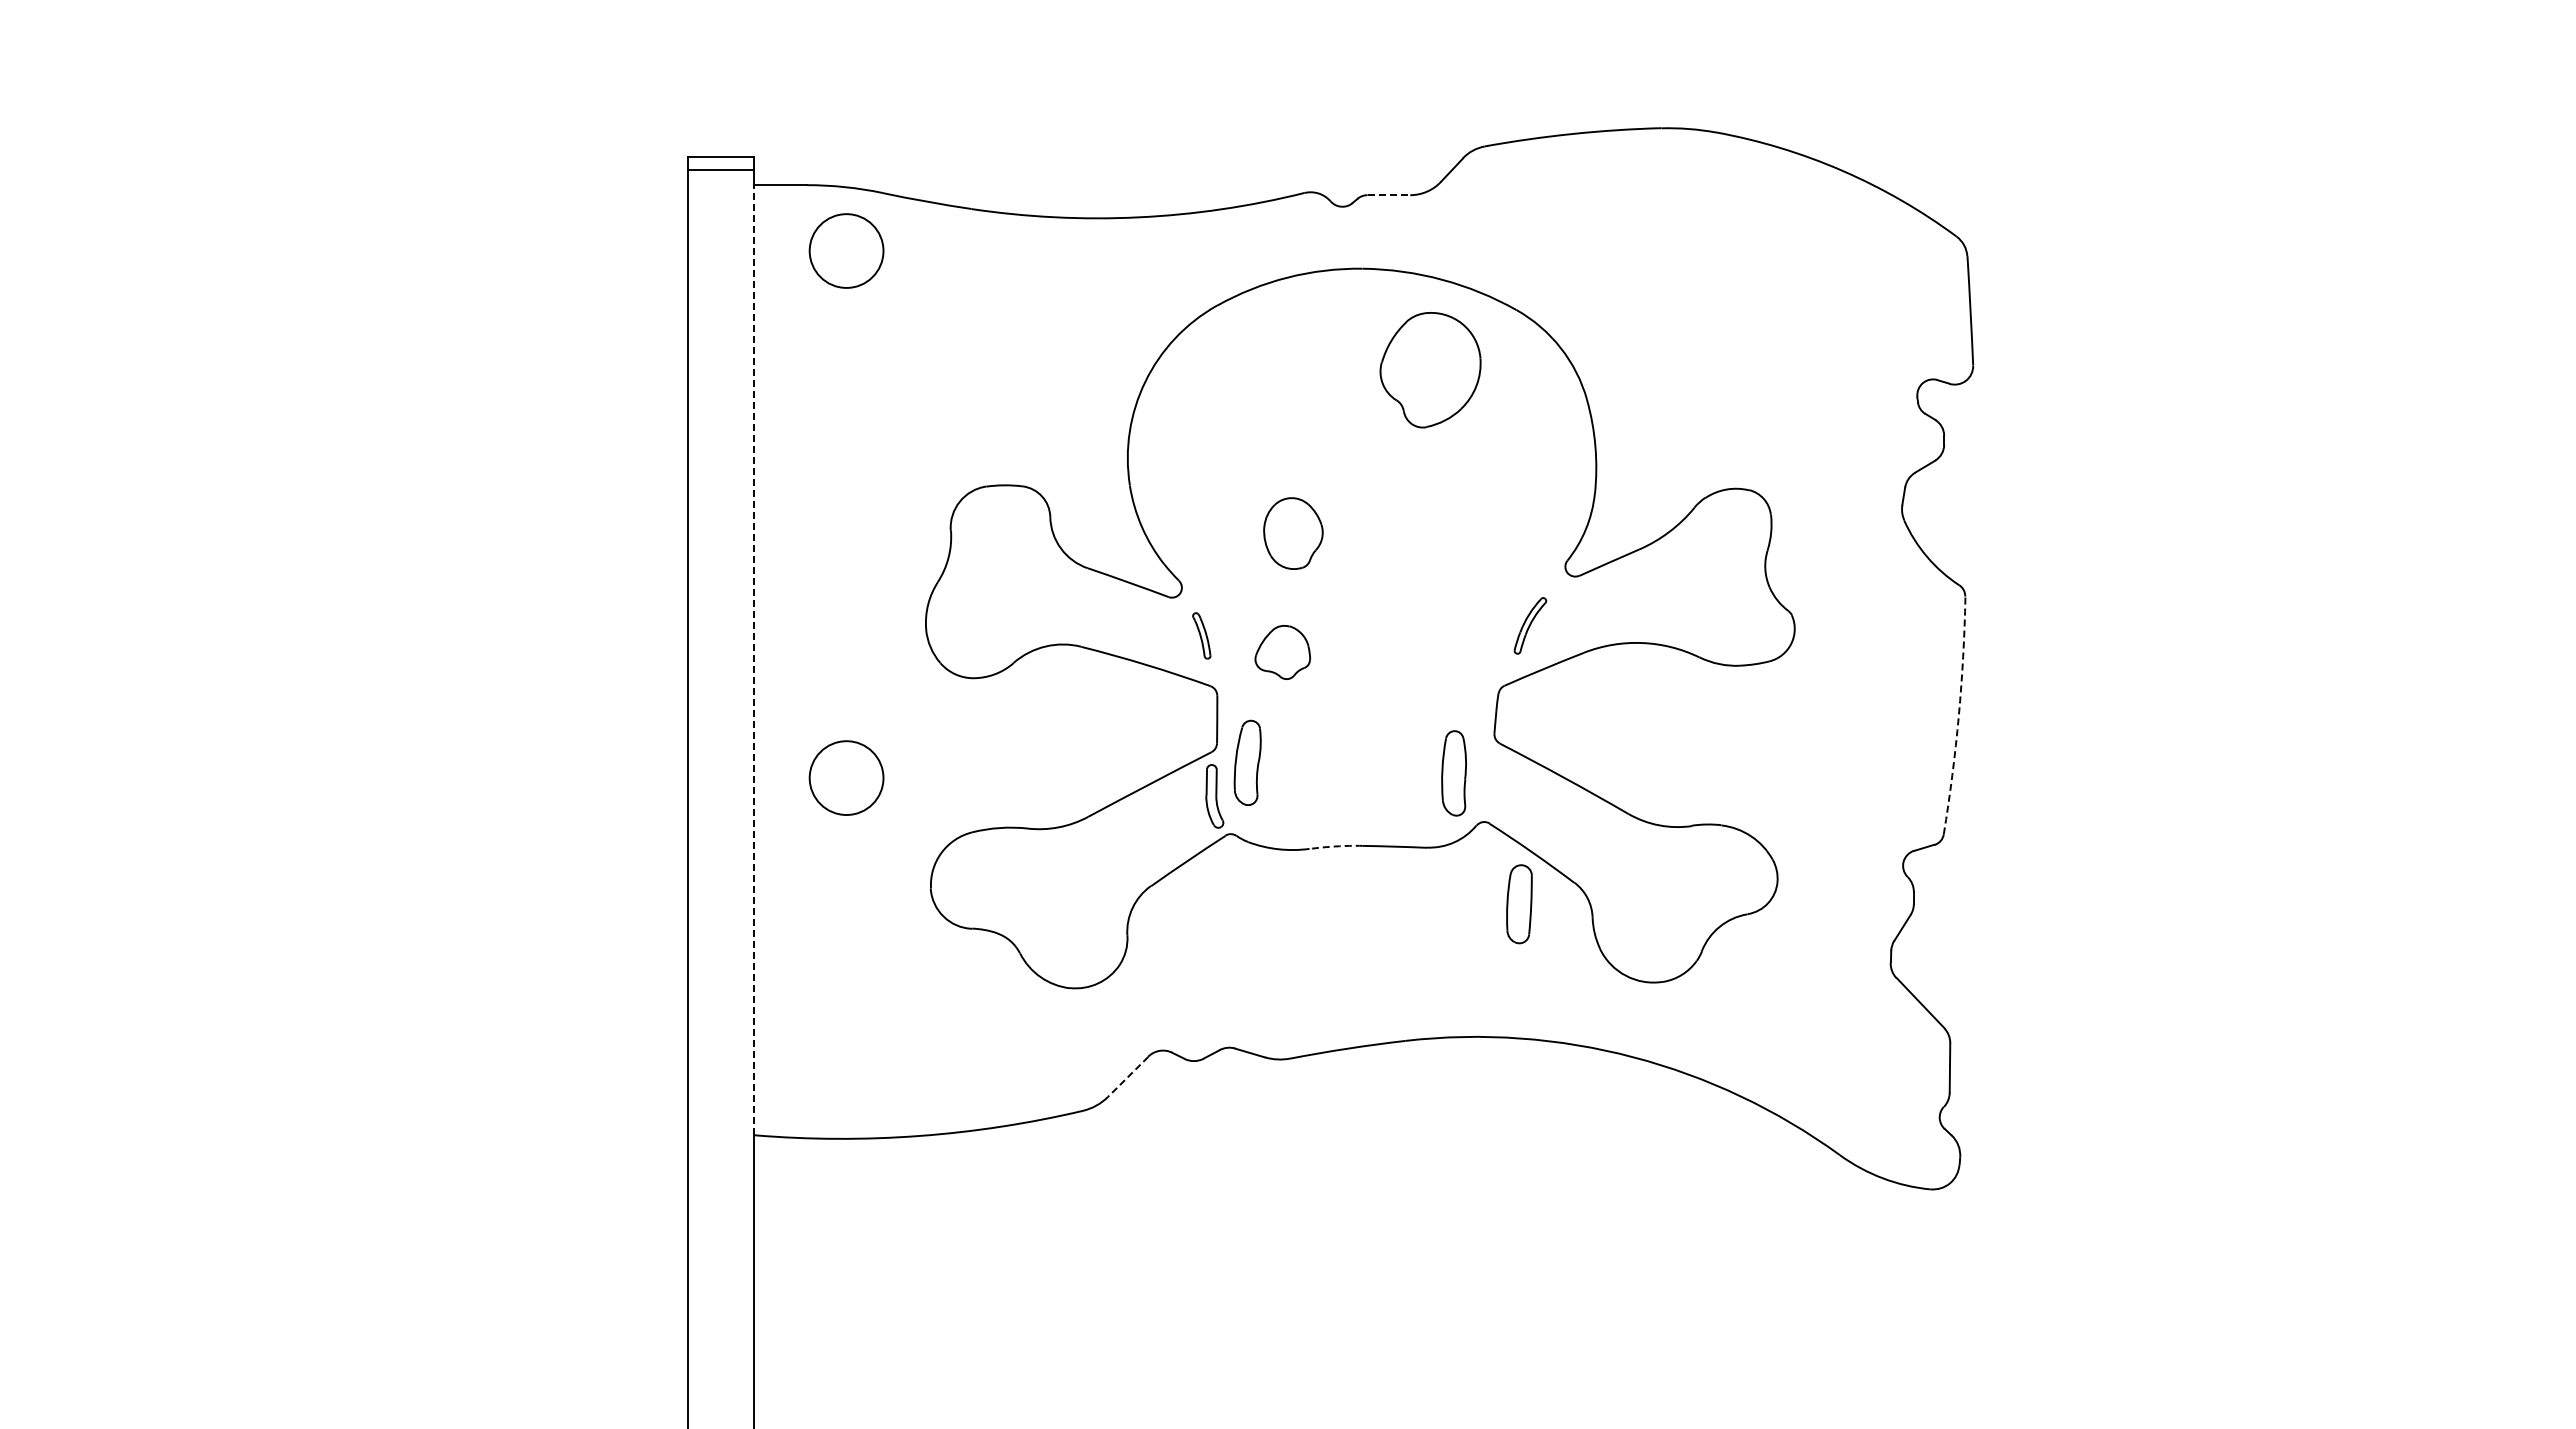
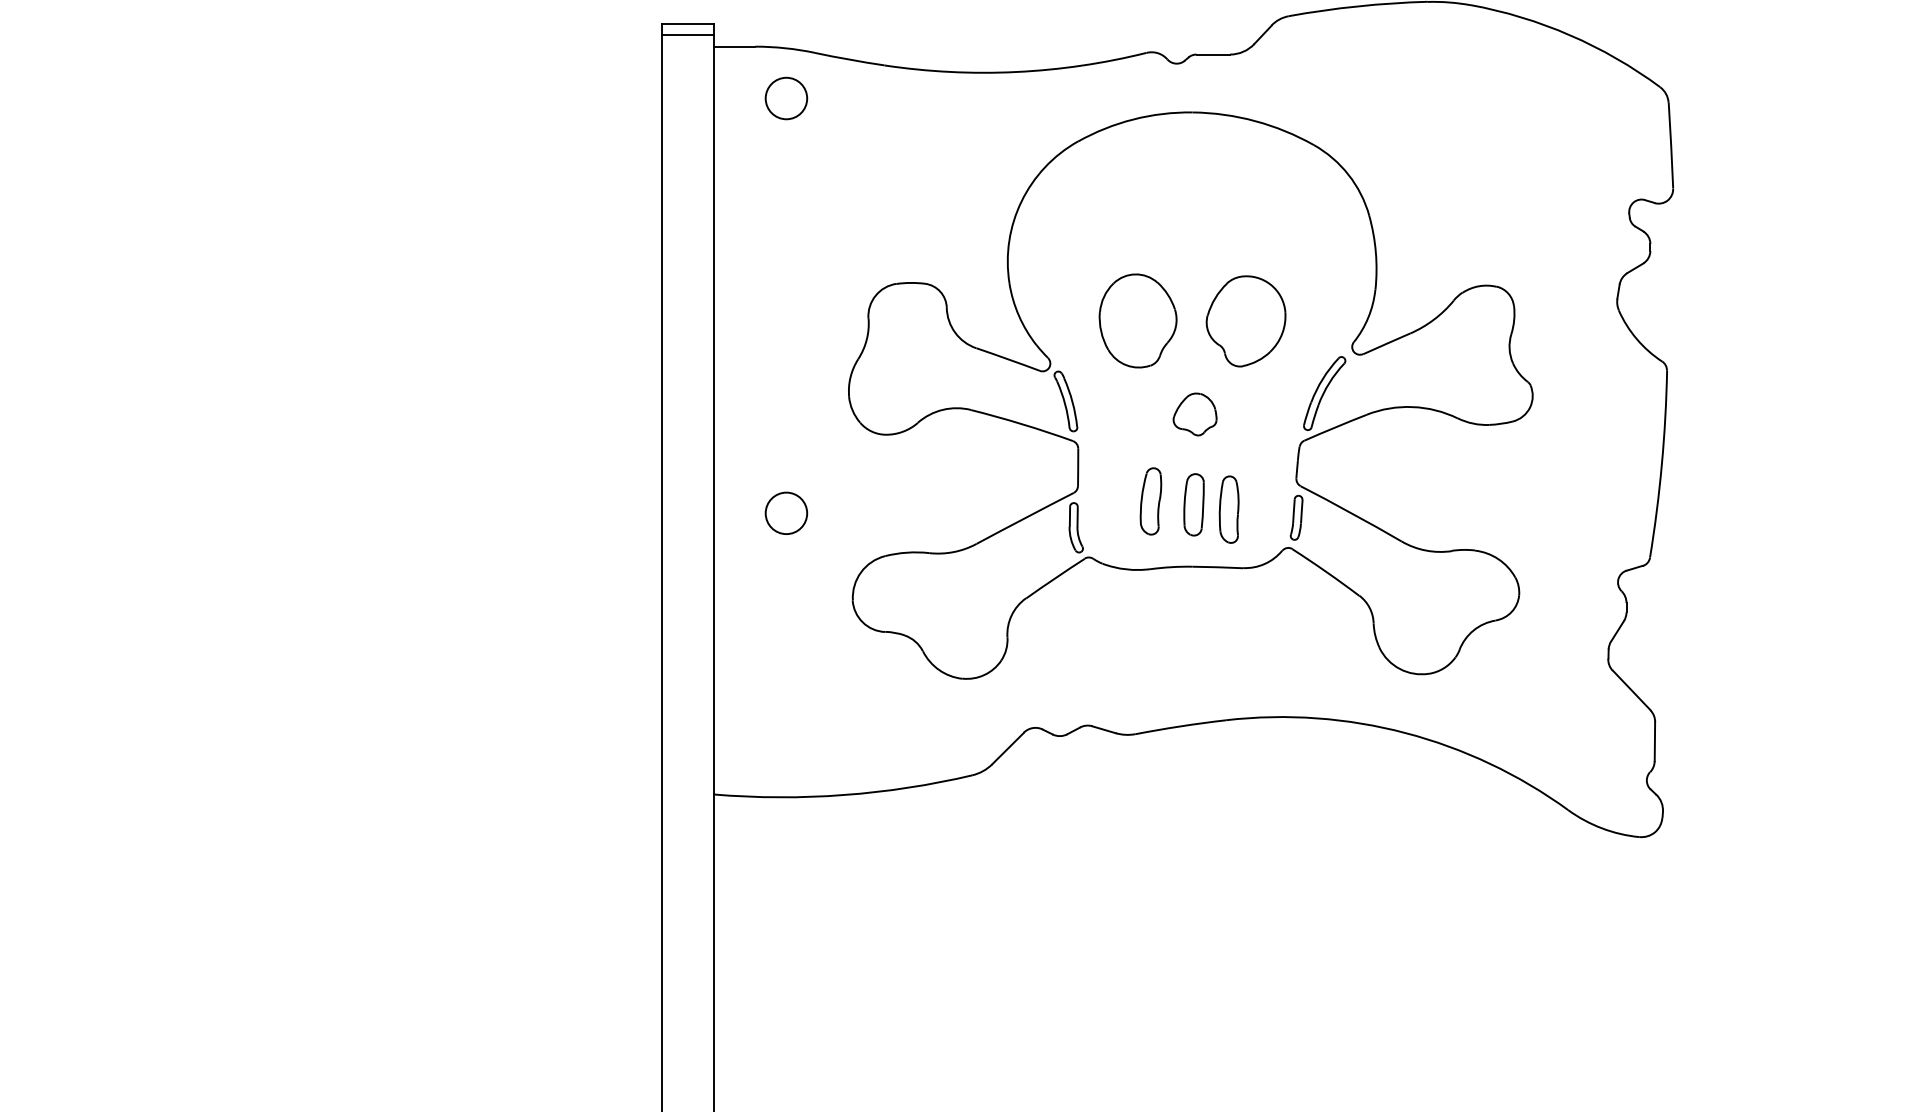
line: (1389, 195) -> (1213, 54), dashed -> solid
circle: (846, 250) -> (786, 98), size x0.71
part: (1430, 370) -> (1246, 321), moved
part: (1293, 533) -> (1138, 320), size x1.67
part: (1530, 625) -> (1324, 393), size x1.67
part: (1201, 635) -> (1065, 401), size x1.67
part: (1282, 652) -> (1194, 414), moved
line: (754, 659) -> (713, 420), dashed -> solid
arc: (1958, 715) -> (1661, 464), dashed -> solid
part: (1247, 762) -> (1150, 501), moved
part: (1453, 773) -> (1228, 509), moved
circle: (846, 777) -> (786, 512), size x0.71
part: (1494, 783) -> (1296, 517), added
arc: (1335, 846) -> (1171, 567), dashed -> solid
part: (1519, 904) -> (1194, 505), moved
line: (1127, 1077) -> (1007, 749), dashed -> solid

